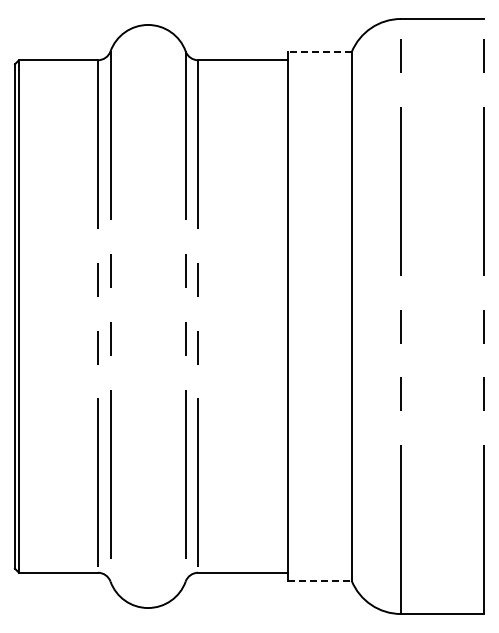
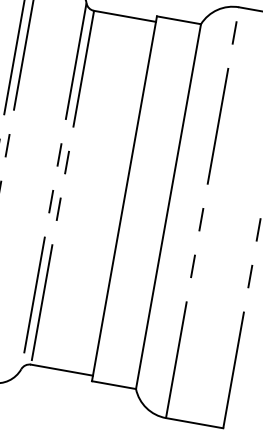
line: (319, 52) -> (178, 20), dashed -> solid
line: (319, 580) -> (113, 384), dashed -> solid

